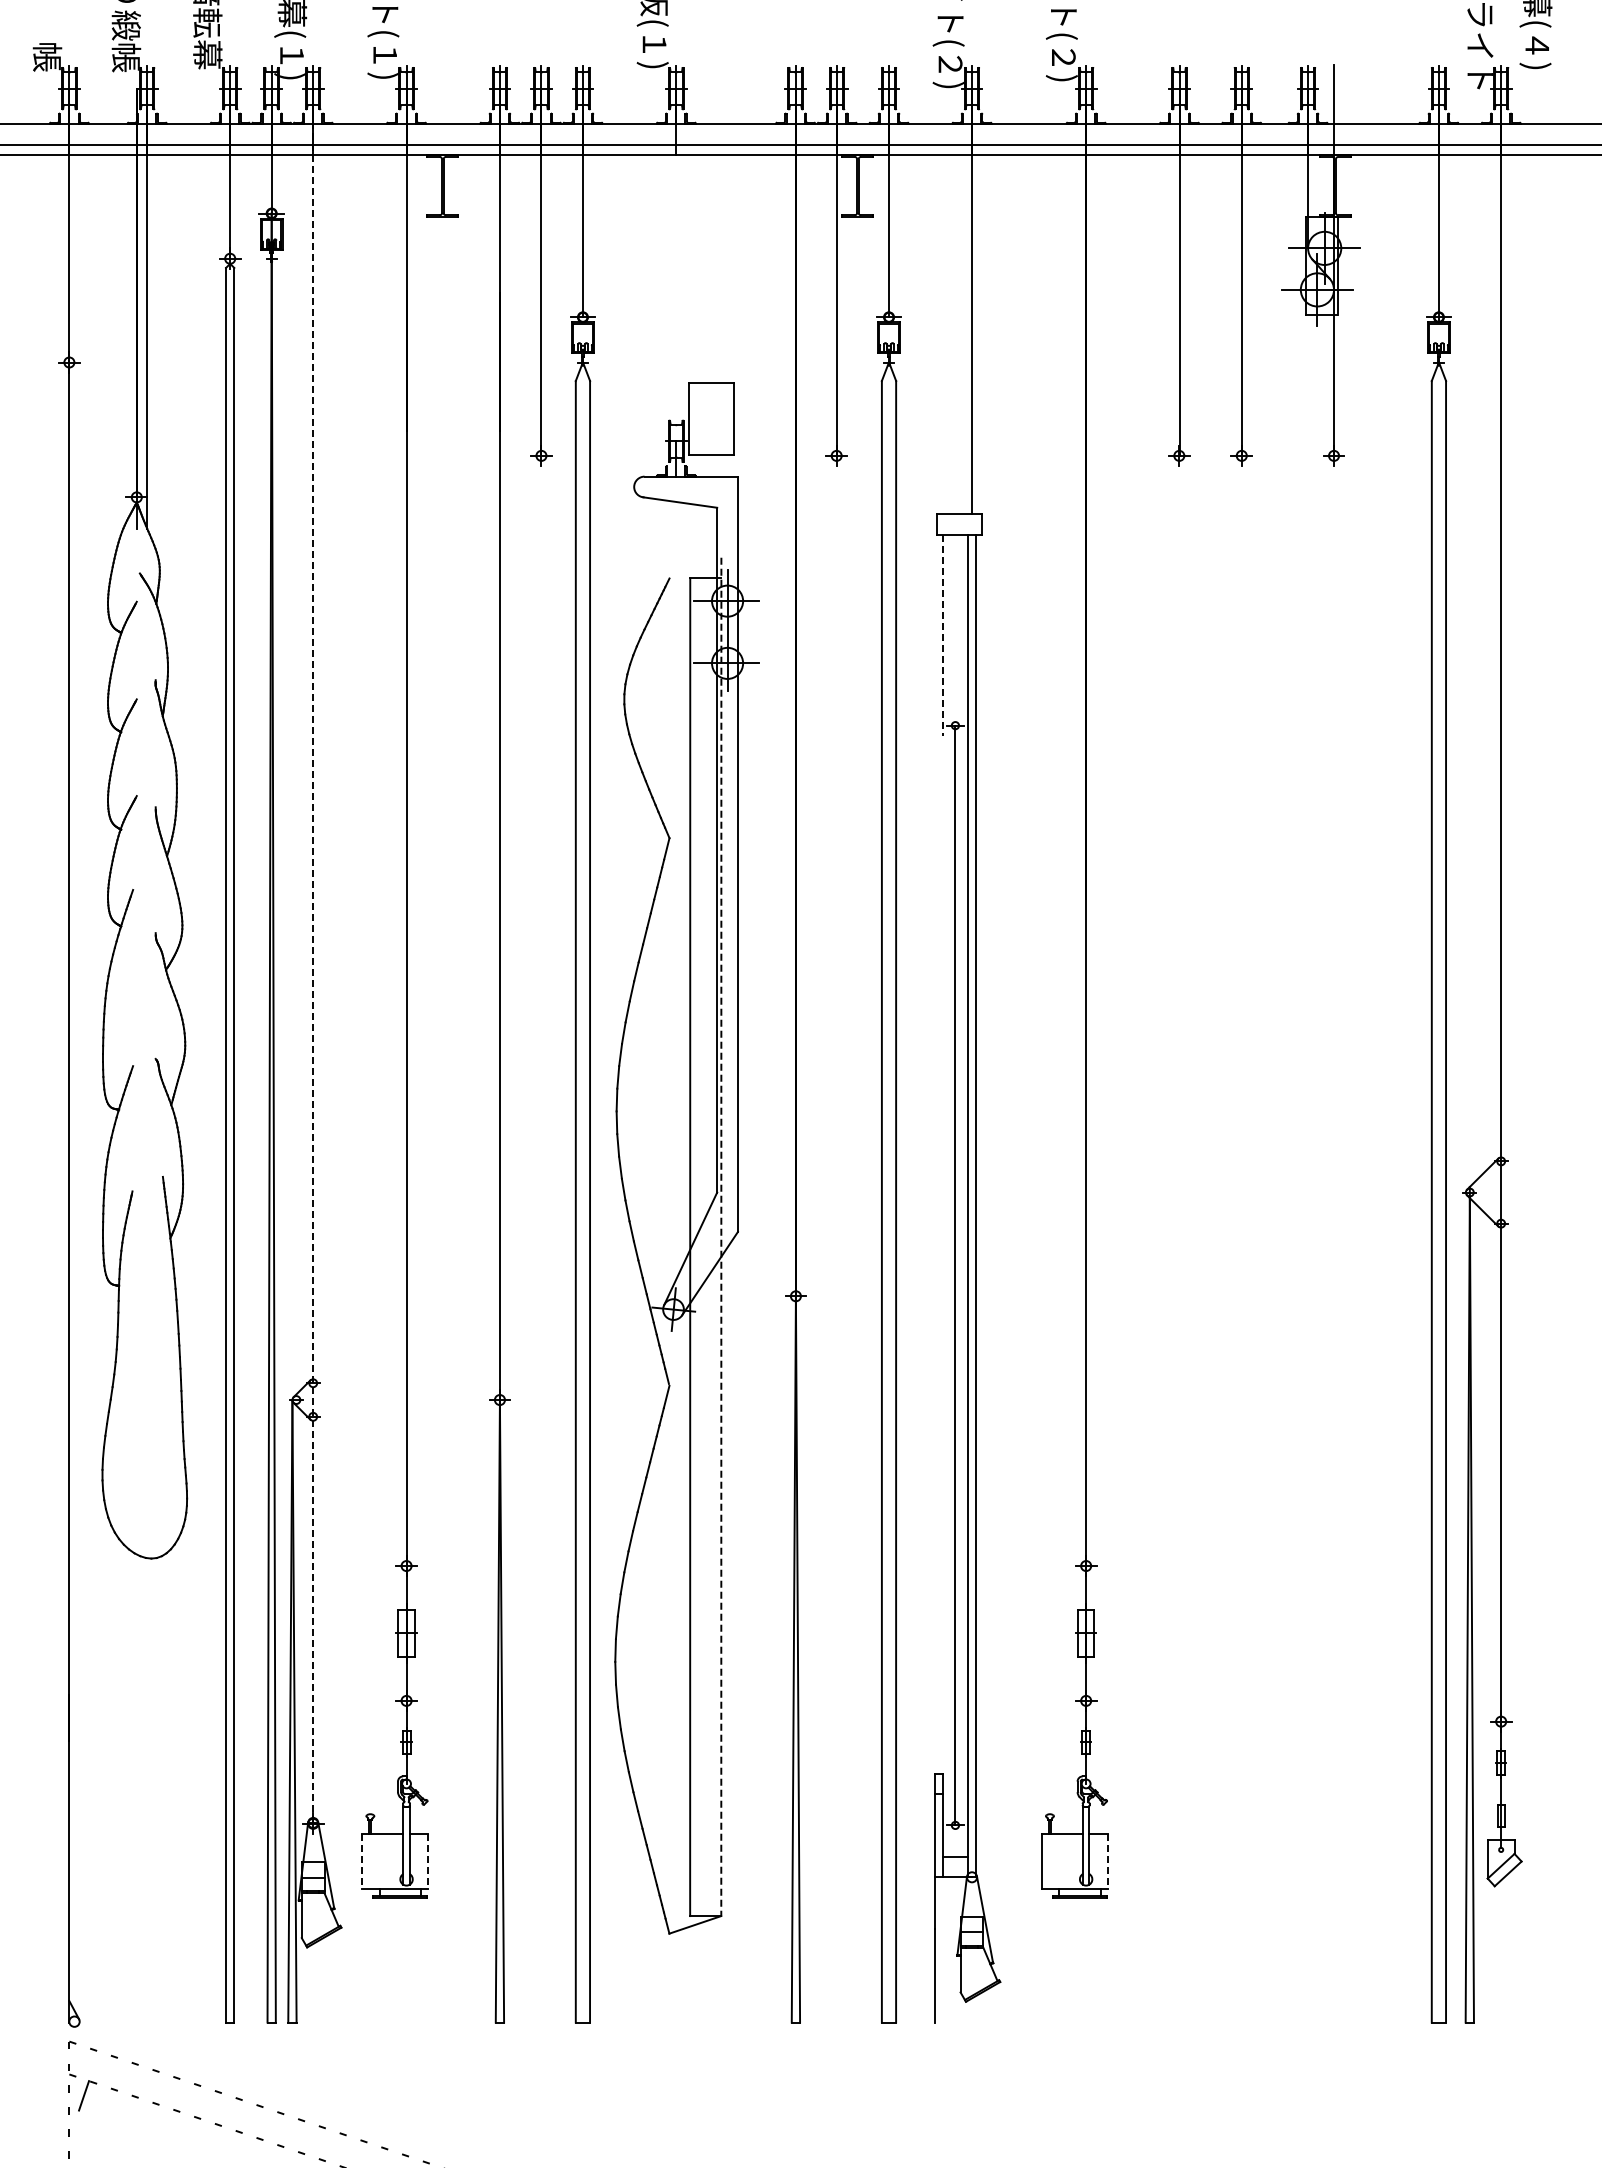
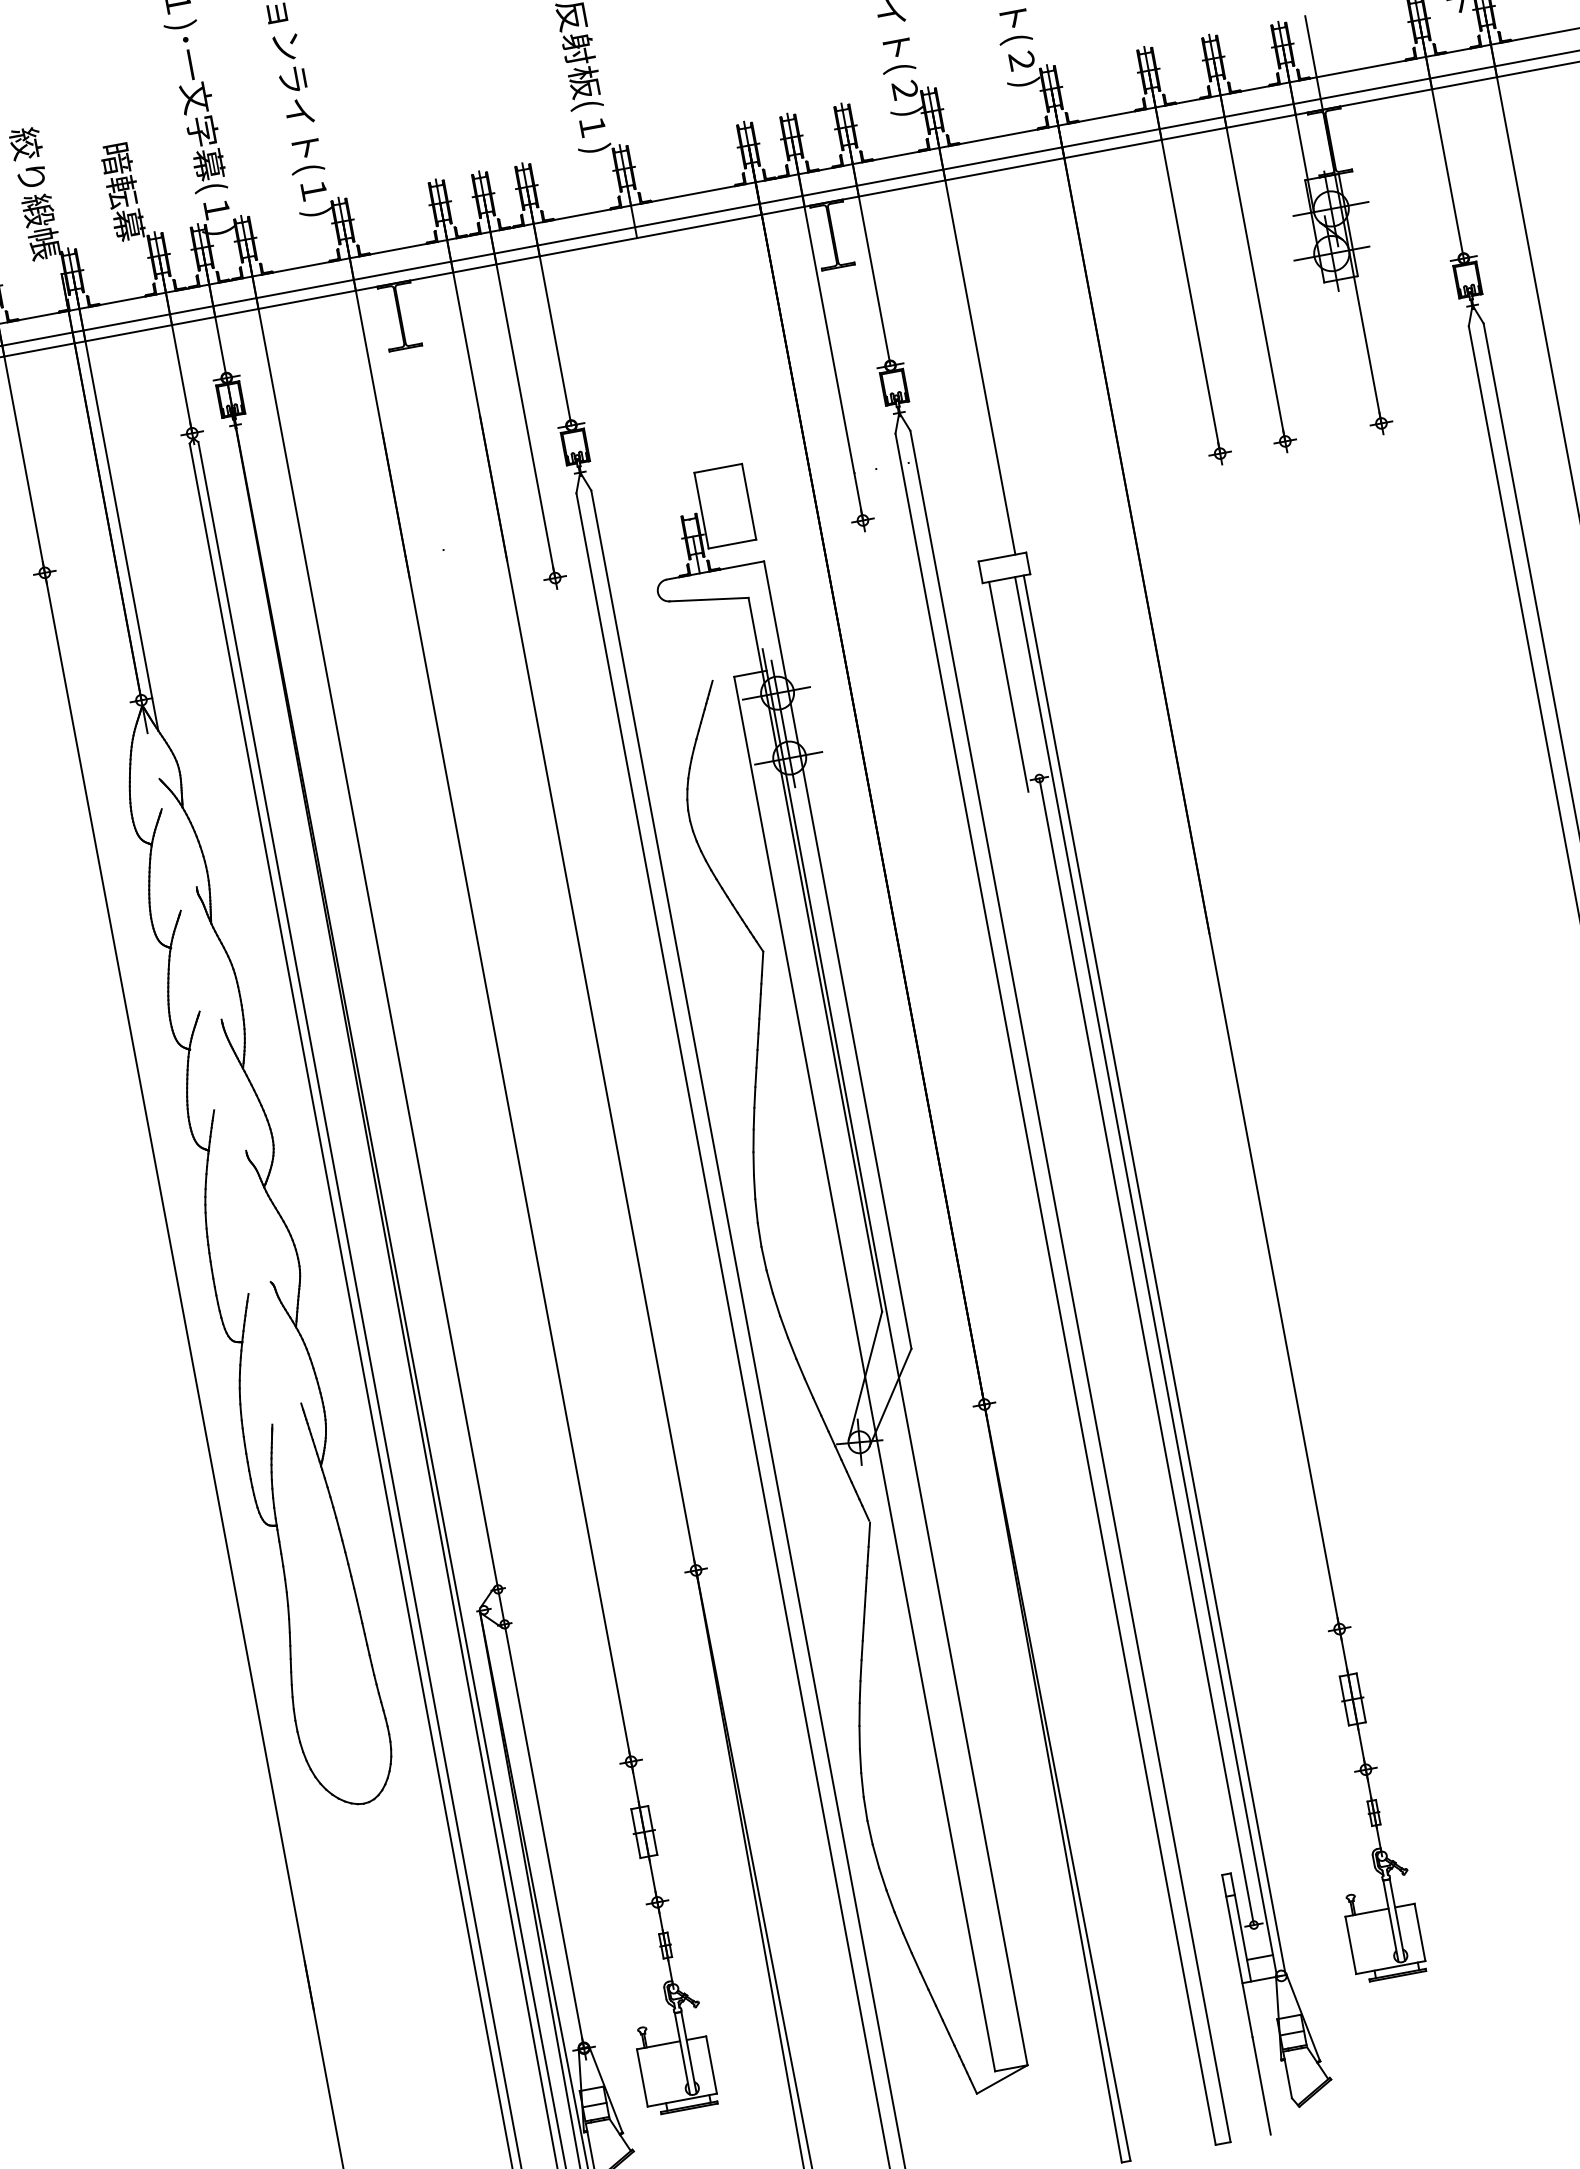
line: (942, 635) -> (1008, 687), dashed -> solid
line: (313, 956) -> (415, 1144), dashed -> solid
line: (721, 1237) -> (895, 1357), dashed -> solid
line: (362, 1861) -> (642, 2078), dashed -> solid
line: (428, 1861) -> (711, 2065), dashed -> solid
line: (1108, 1861) -> (1420, 1932), dashed -> solid

